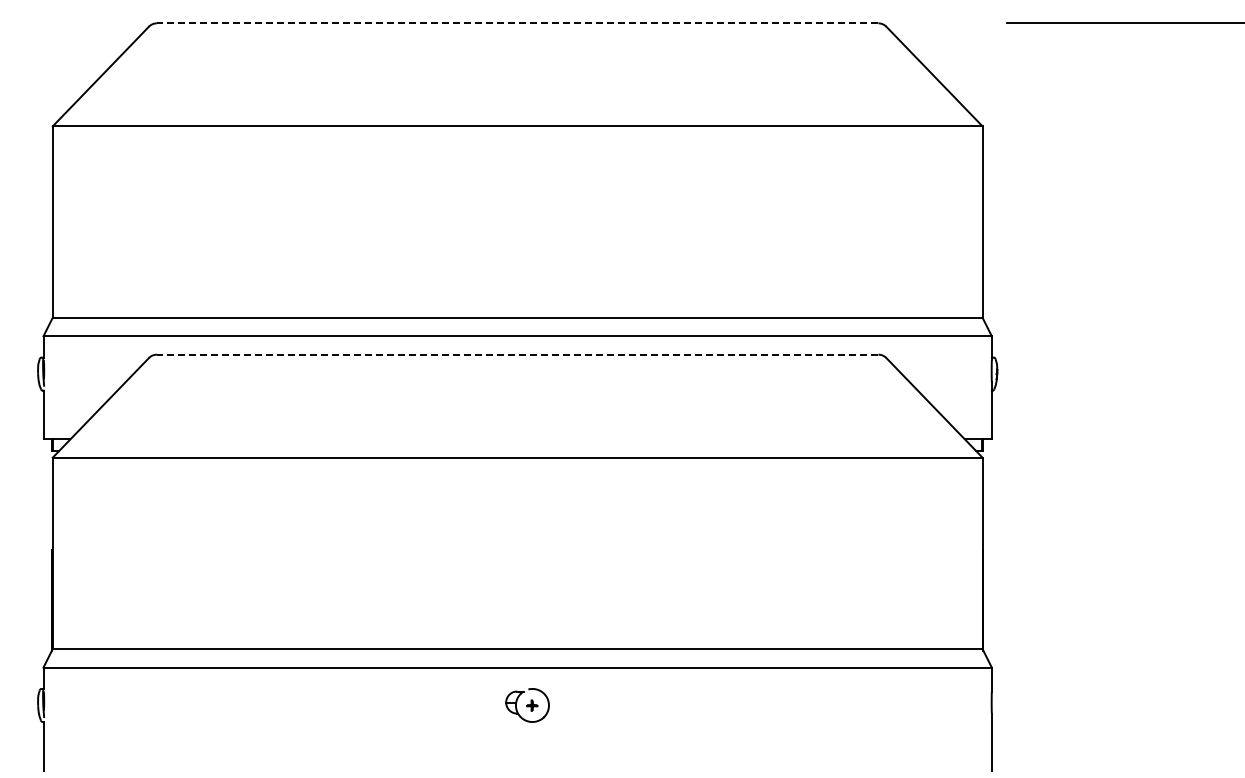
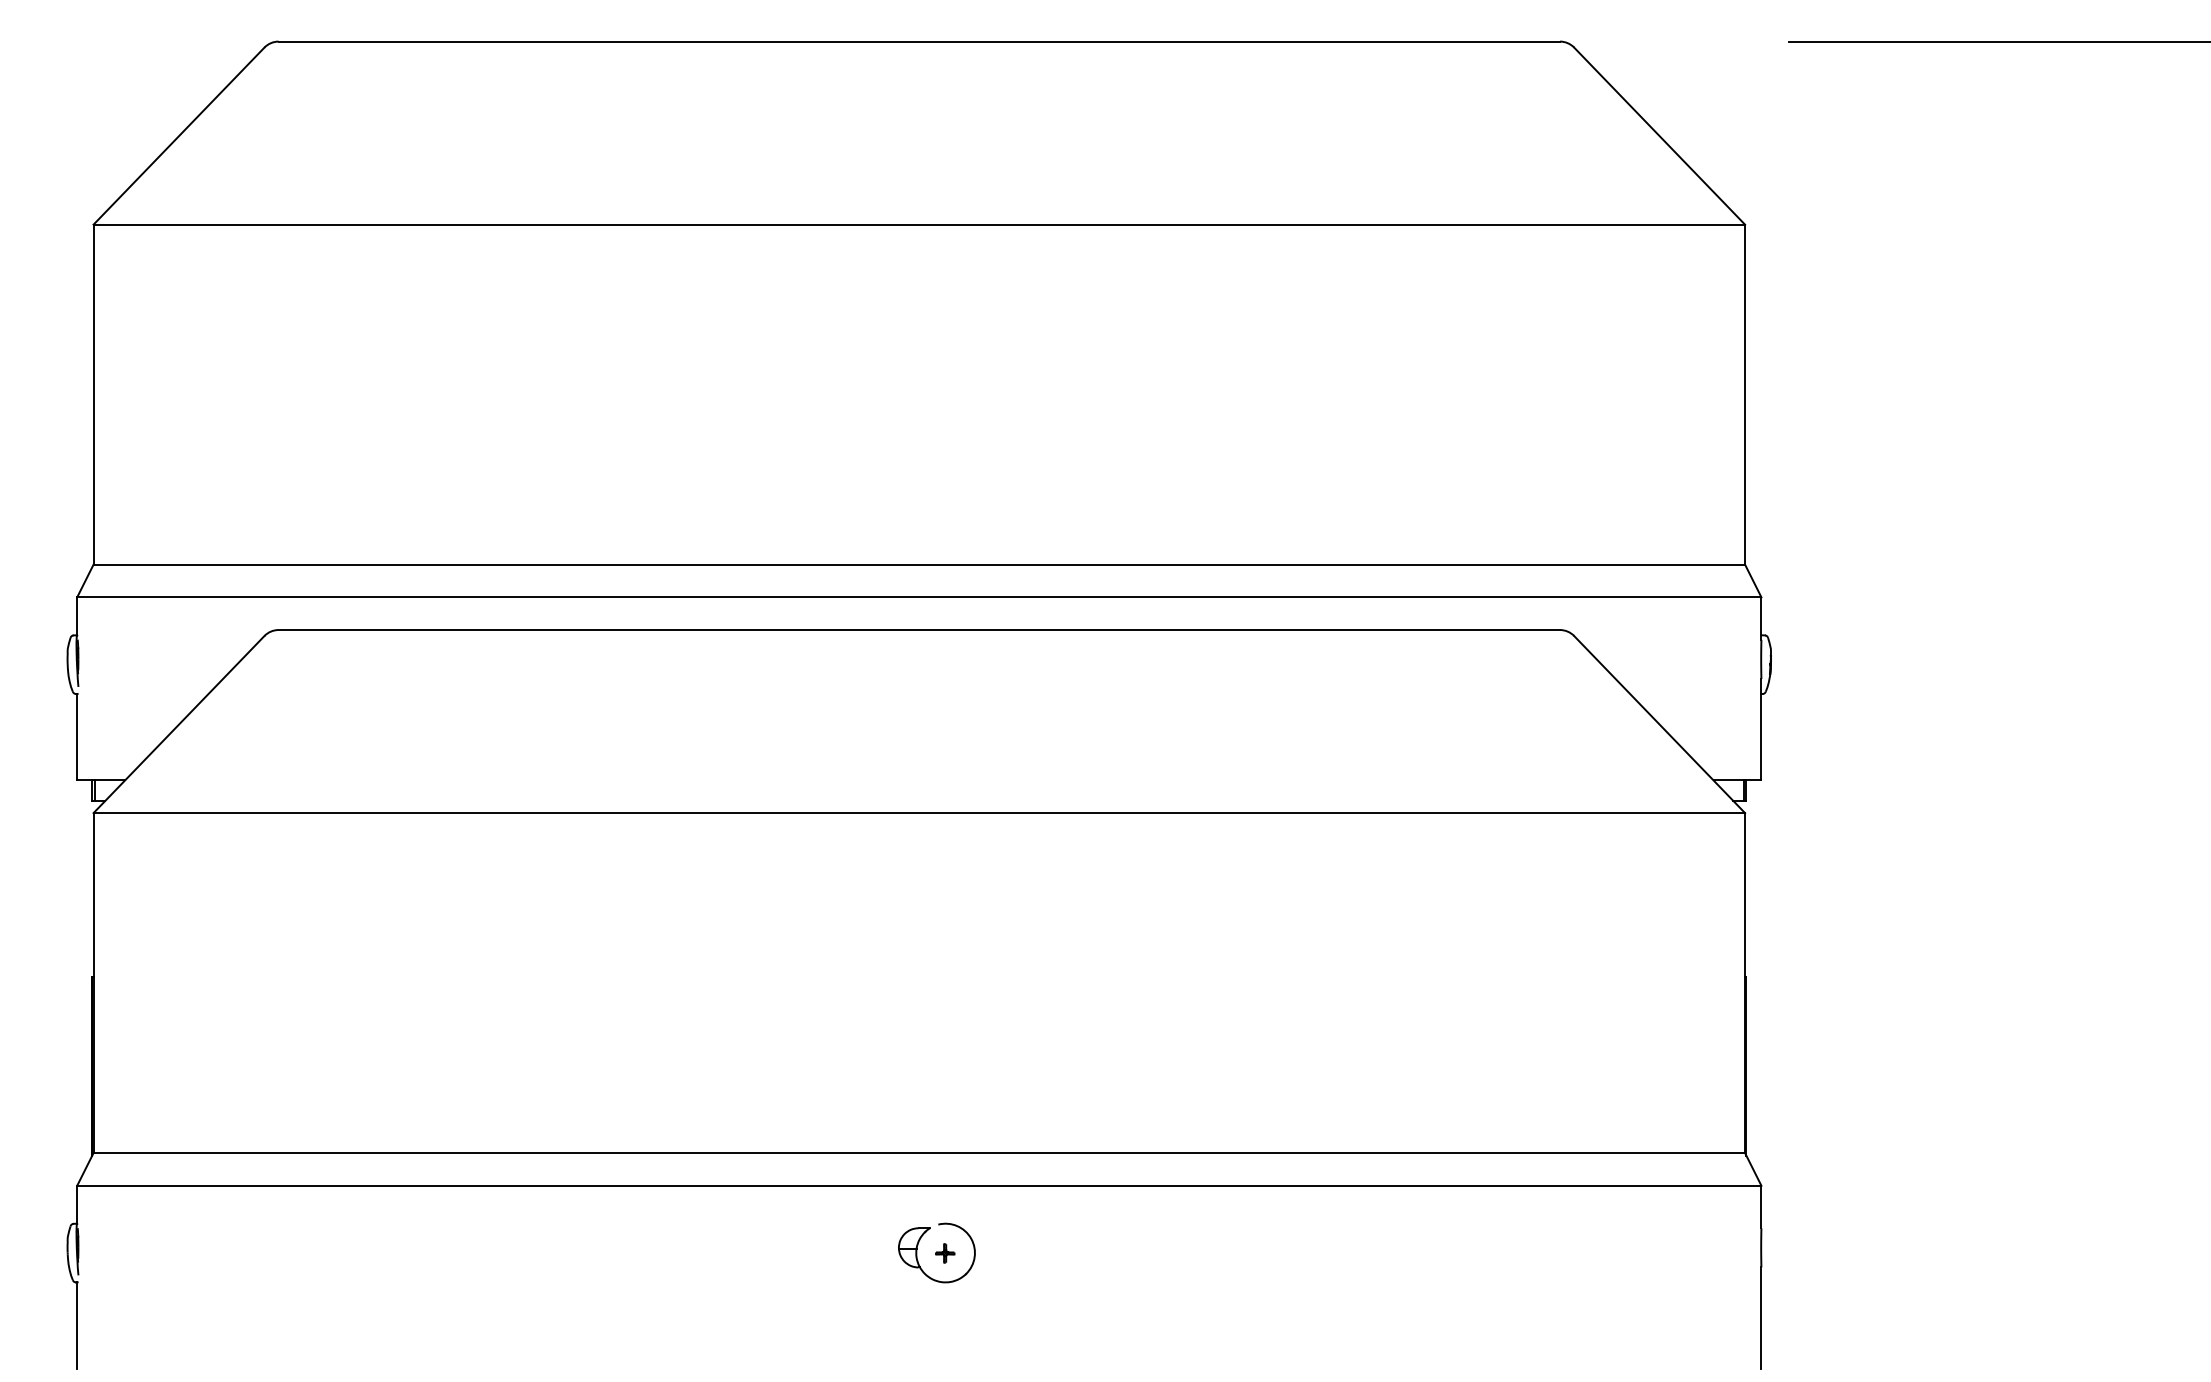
line: (517, 23) -> (919, 41), dashed -> solid
line: (517, 354) -> (919, 629), dashed -> solid

